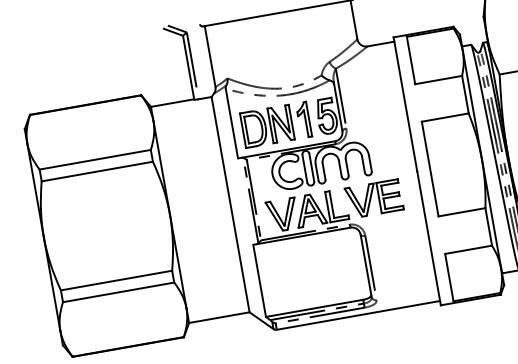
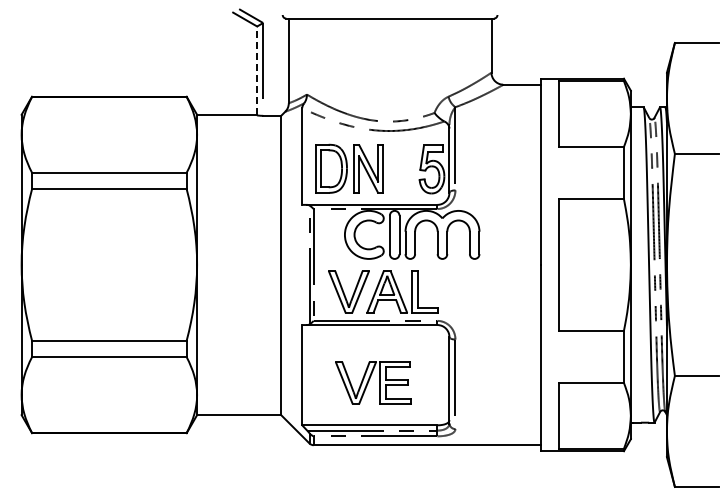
line: (188, 67) -> (257, 70), solid -> dashed
part: (303, 119) -> (399, 168), removed
part: (374, 198) -> (373, 382), moved

